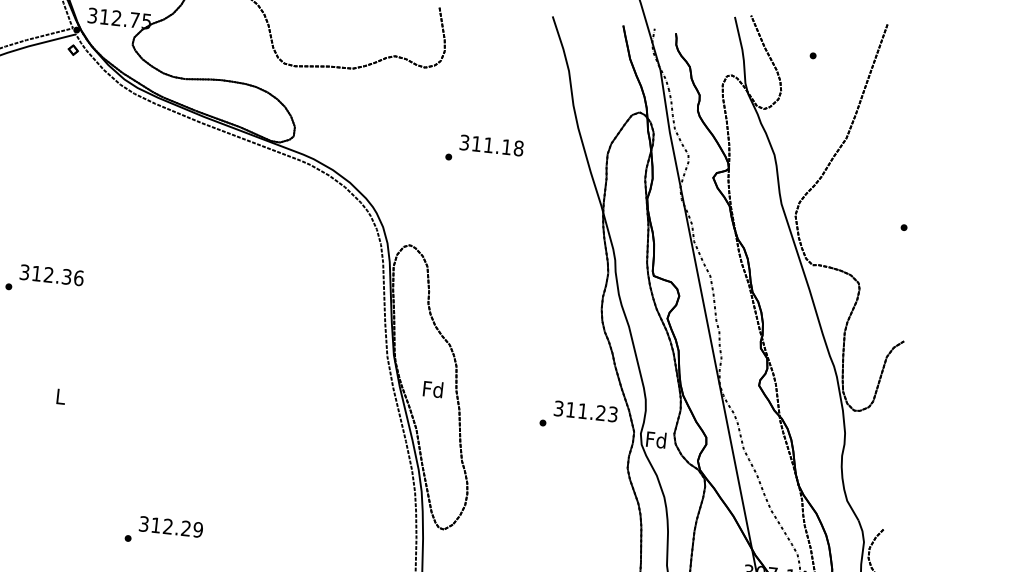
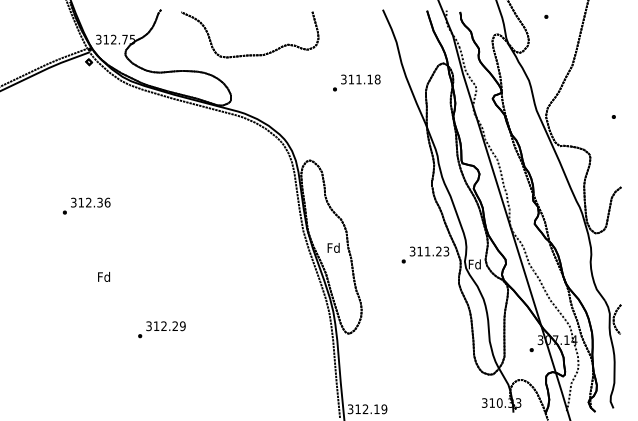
text: (484, 149) -> (356, 82), moved
text: (61, 395) -> (104, 276), L -> Fd
text: (163, 531) -> (161, 329), moved

